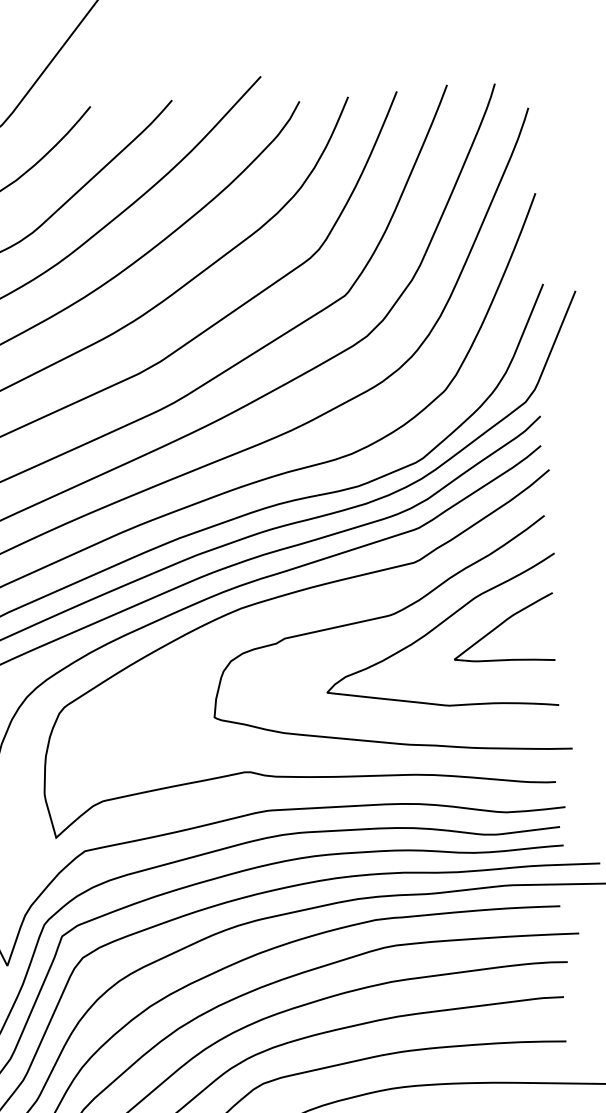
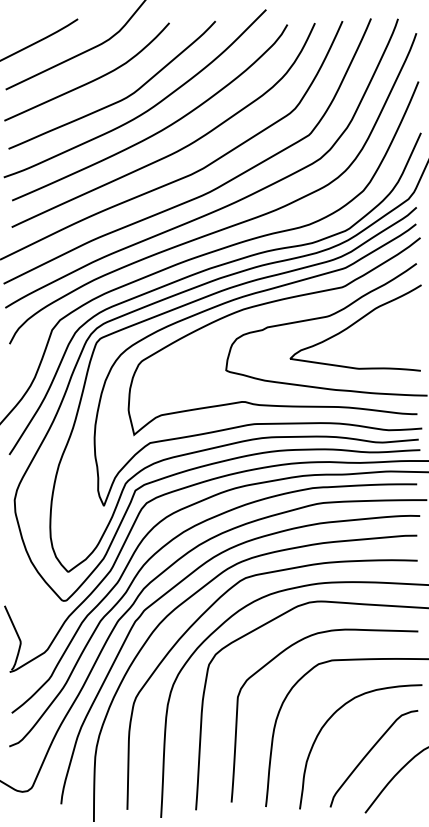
curve: (500, 626) -> (389, 325), removed

